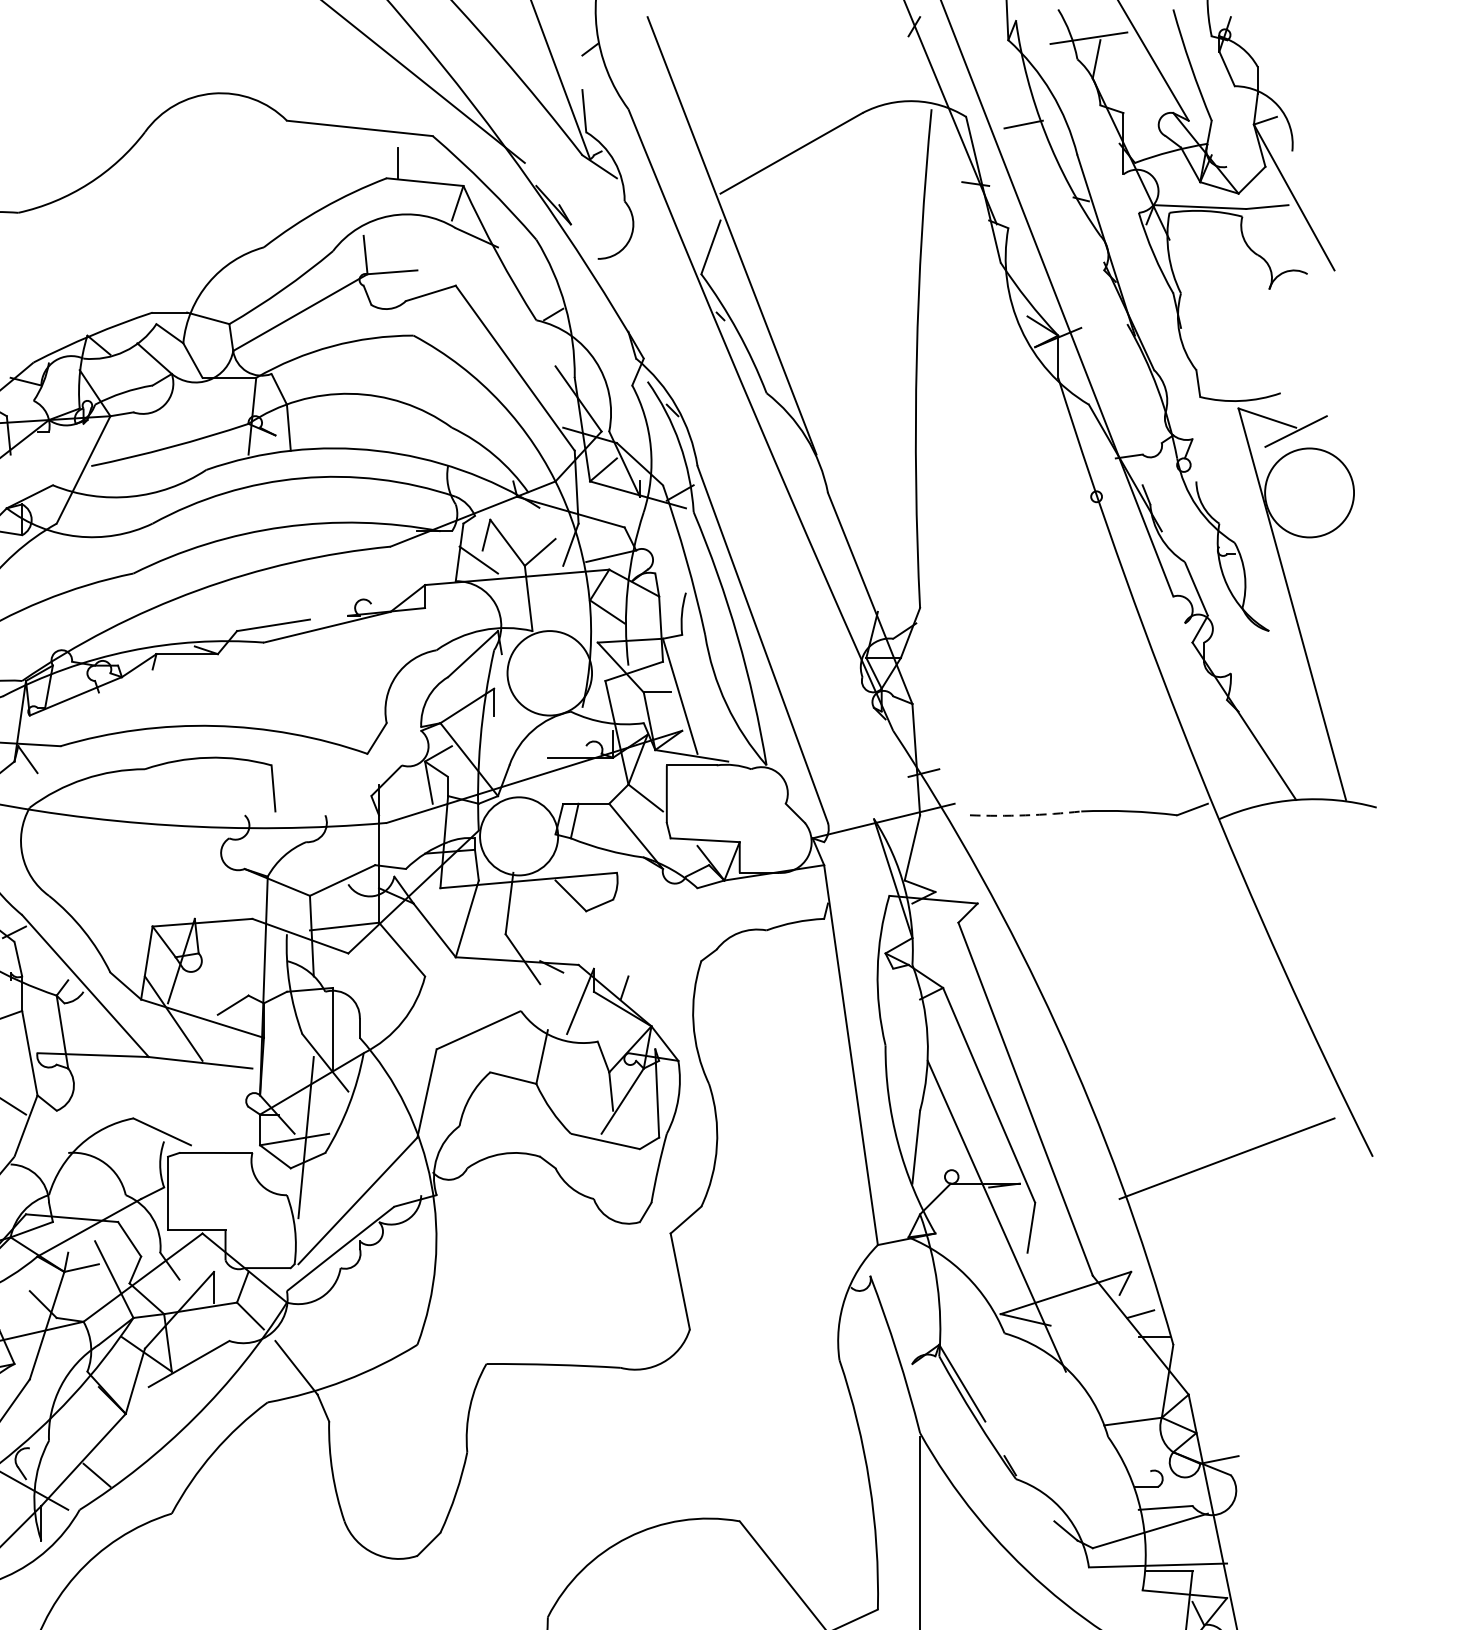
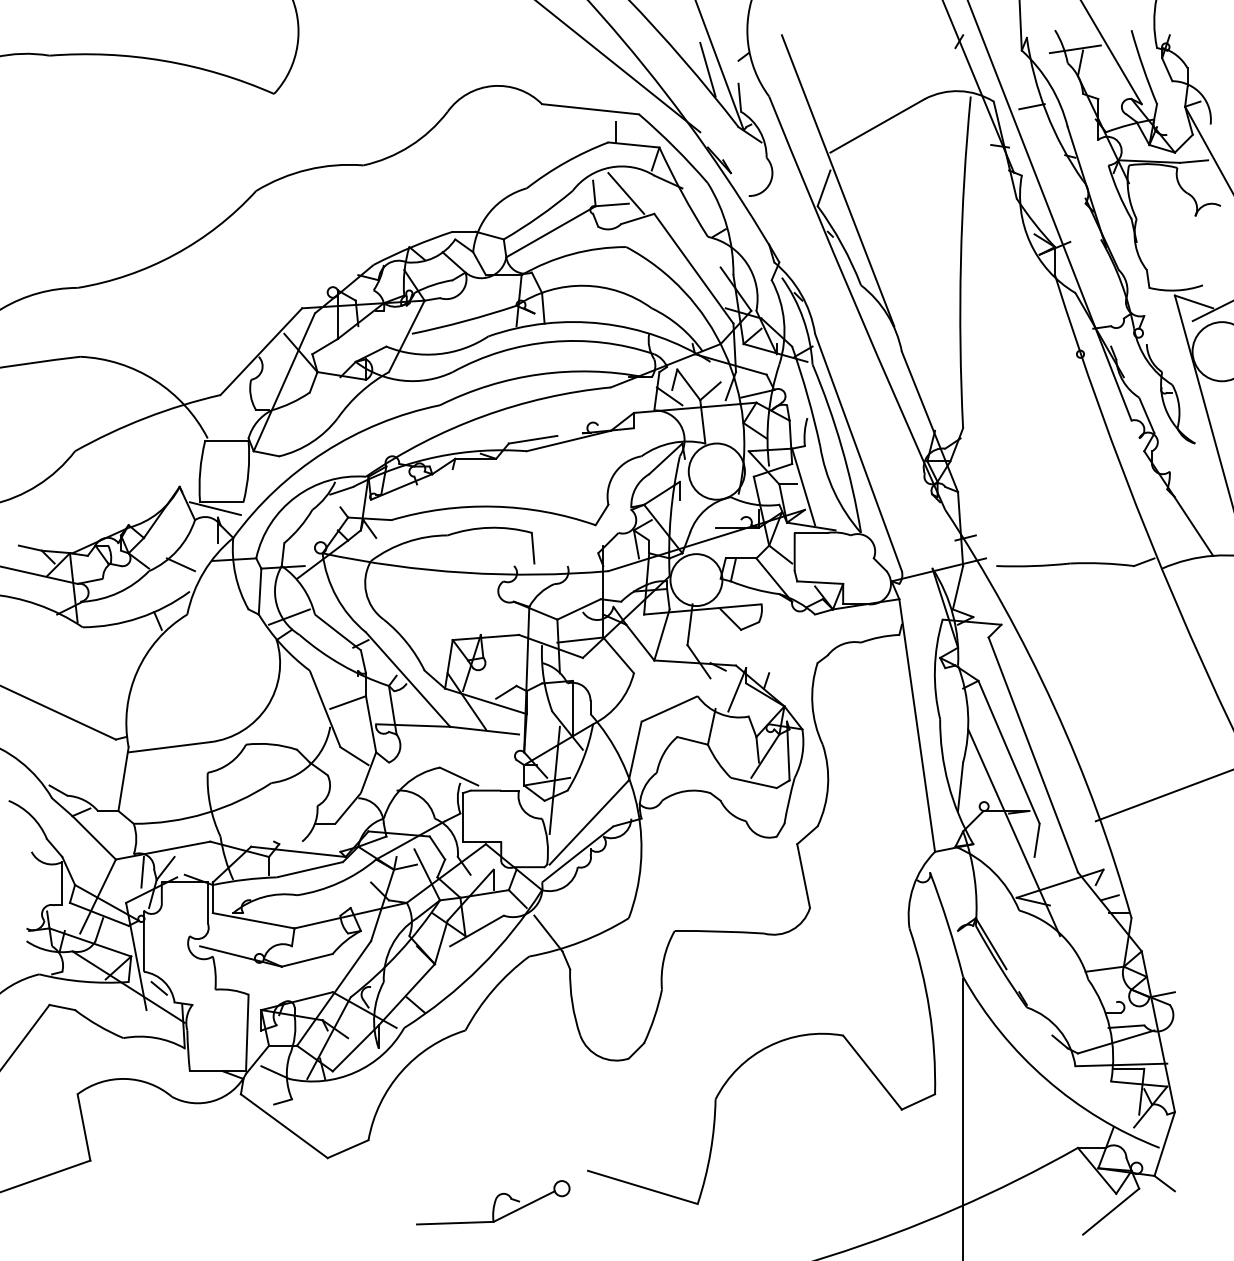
line: (535, 68) -> (707, 69), added
line: (413, 255) -> (626, 193), added
arc: (1025, 815) -> (1033, 566), dashed -> solid

